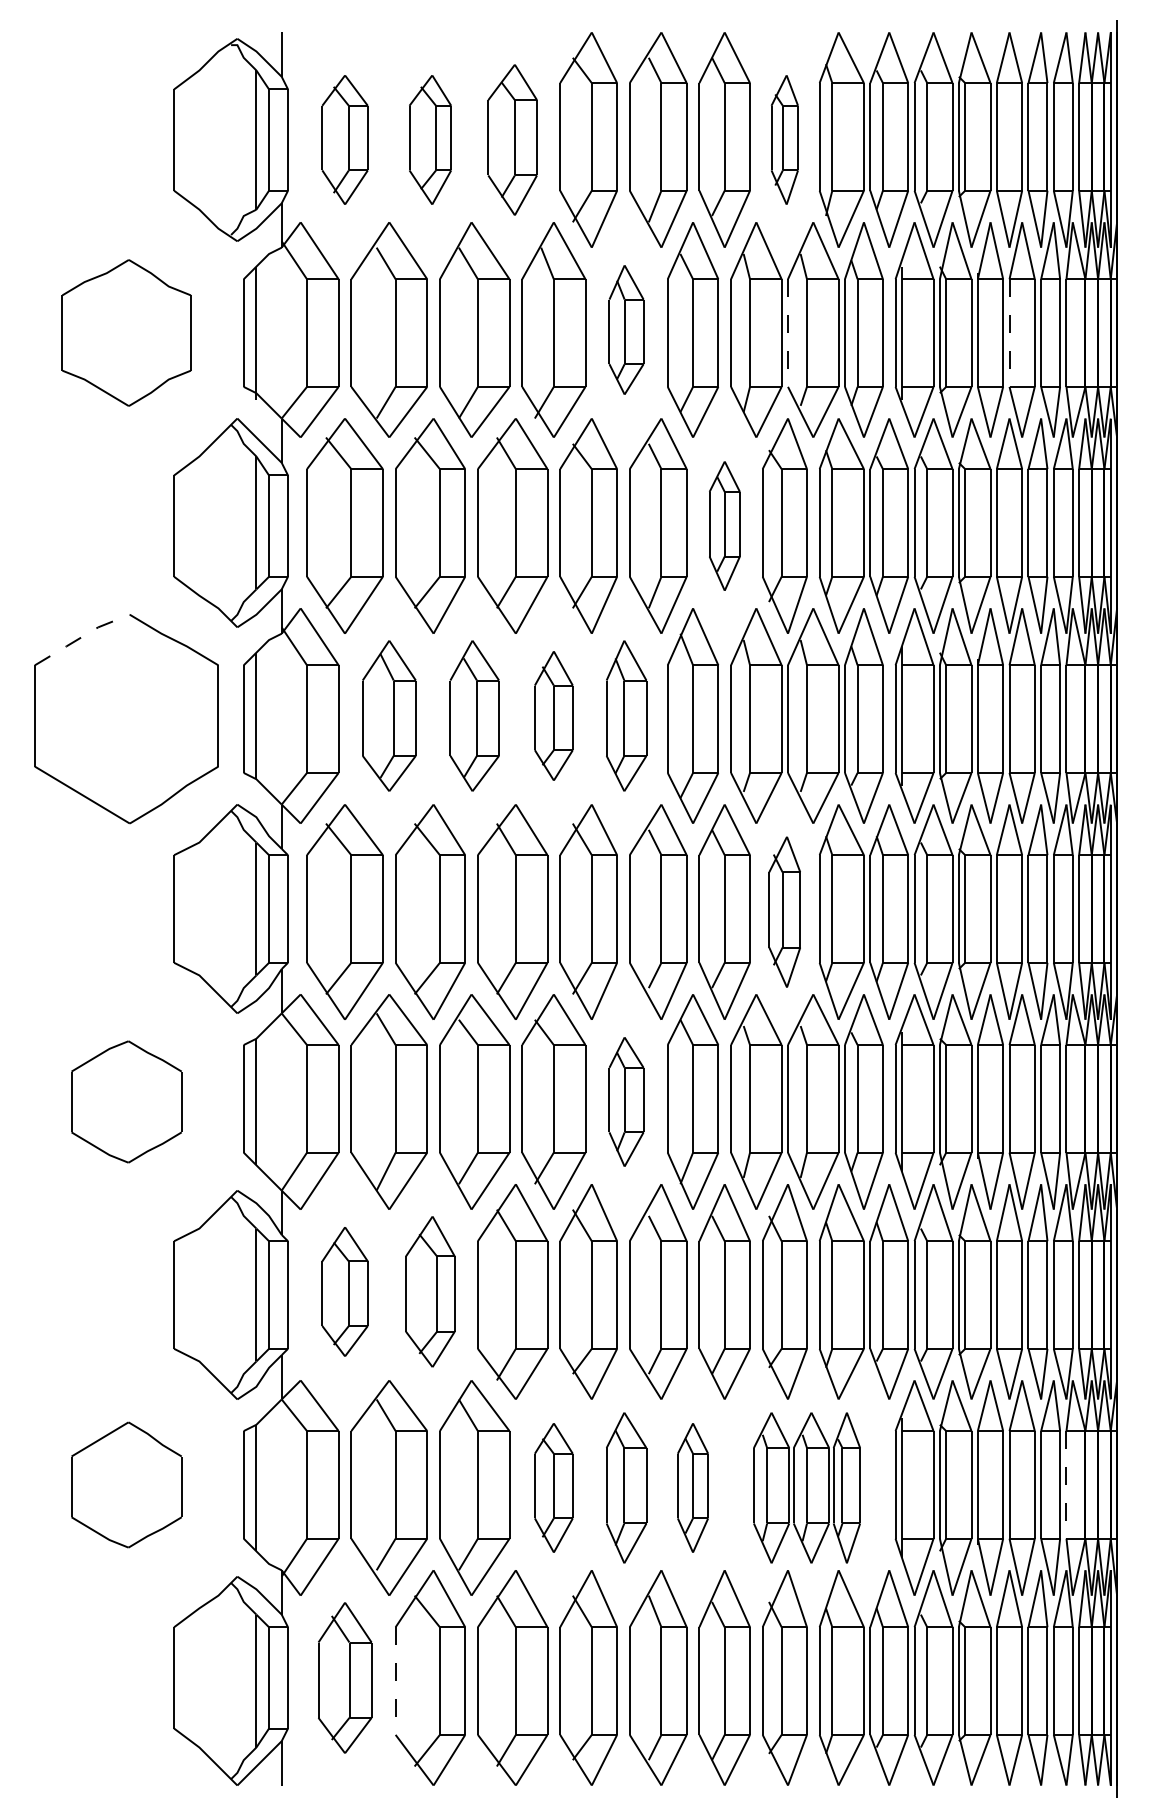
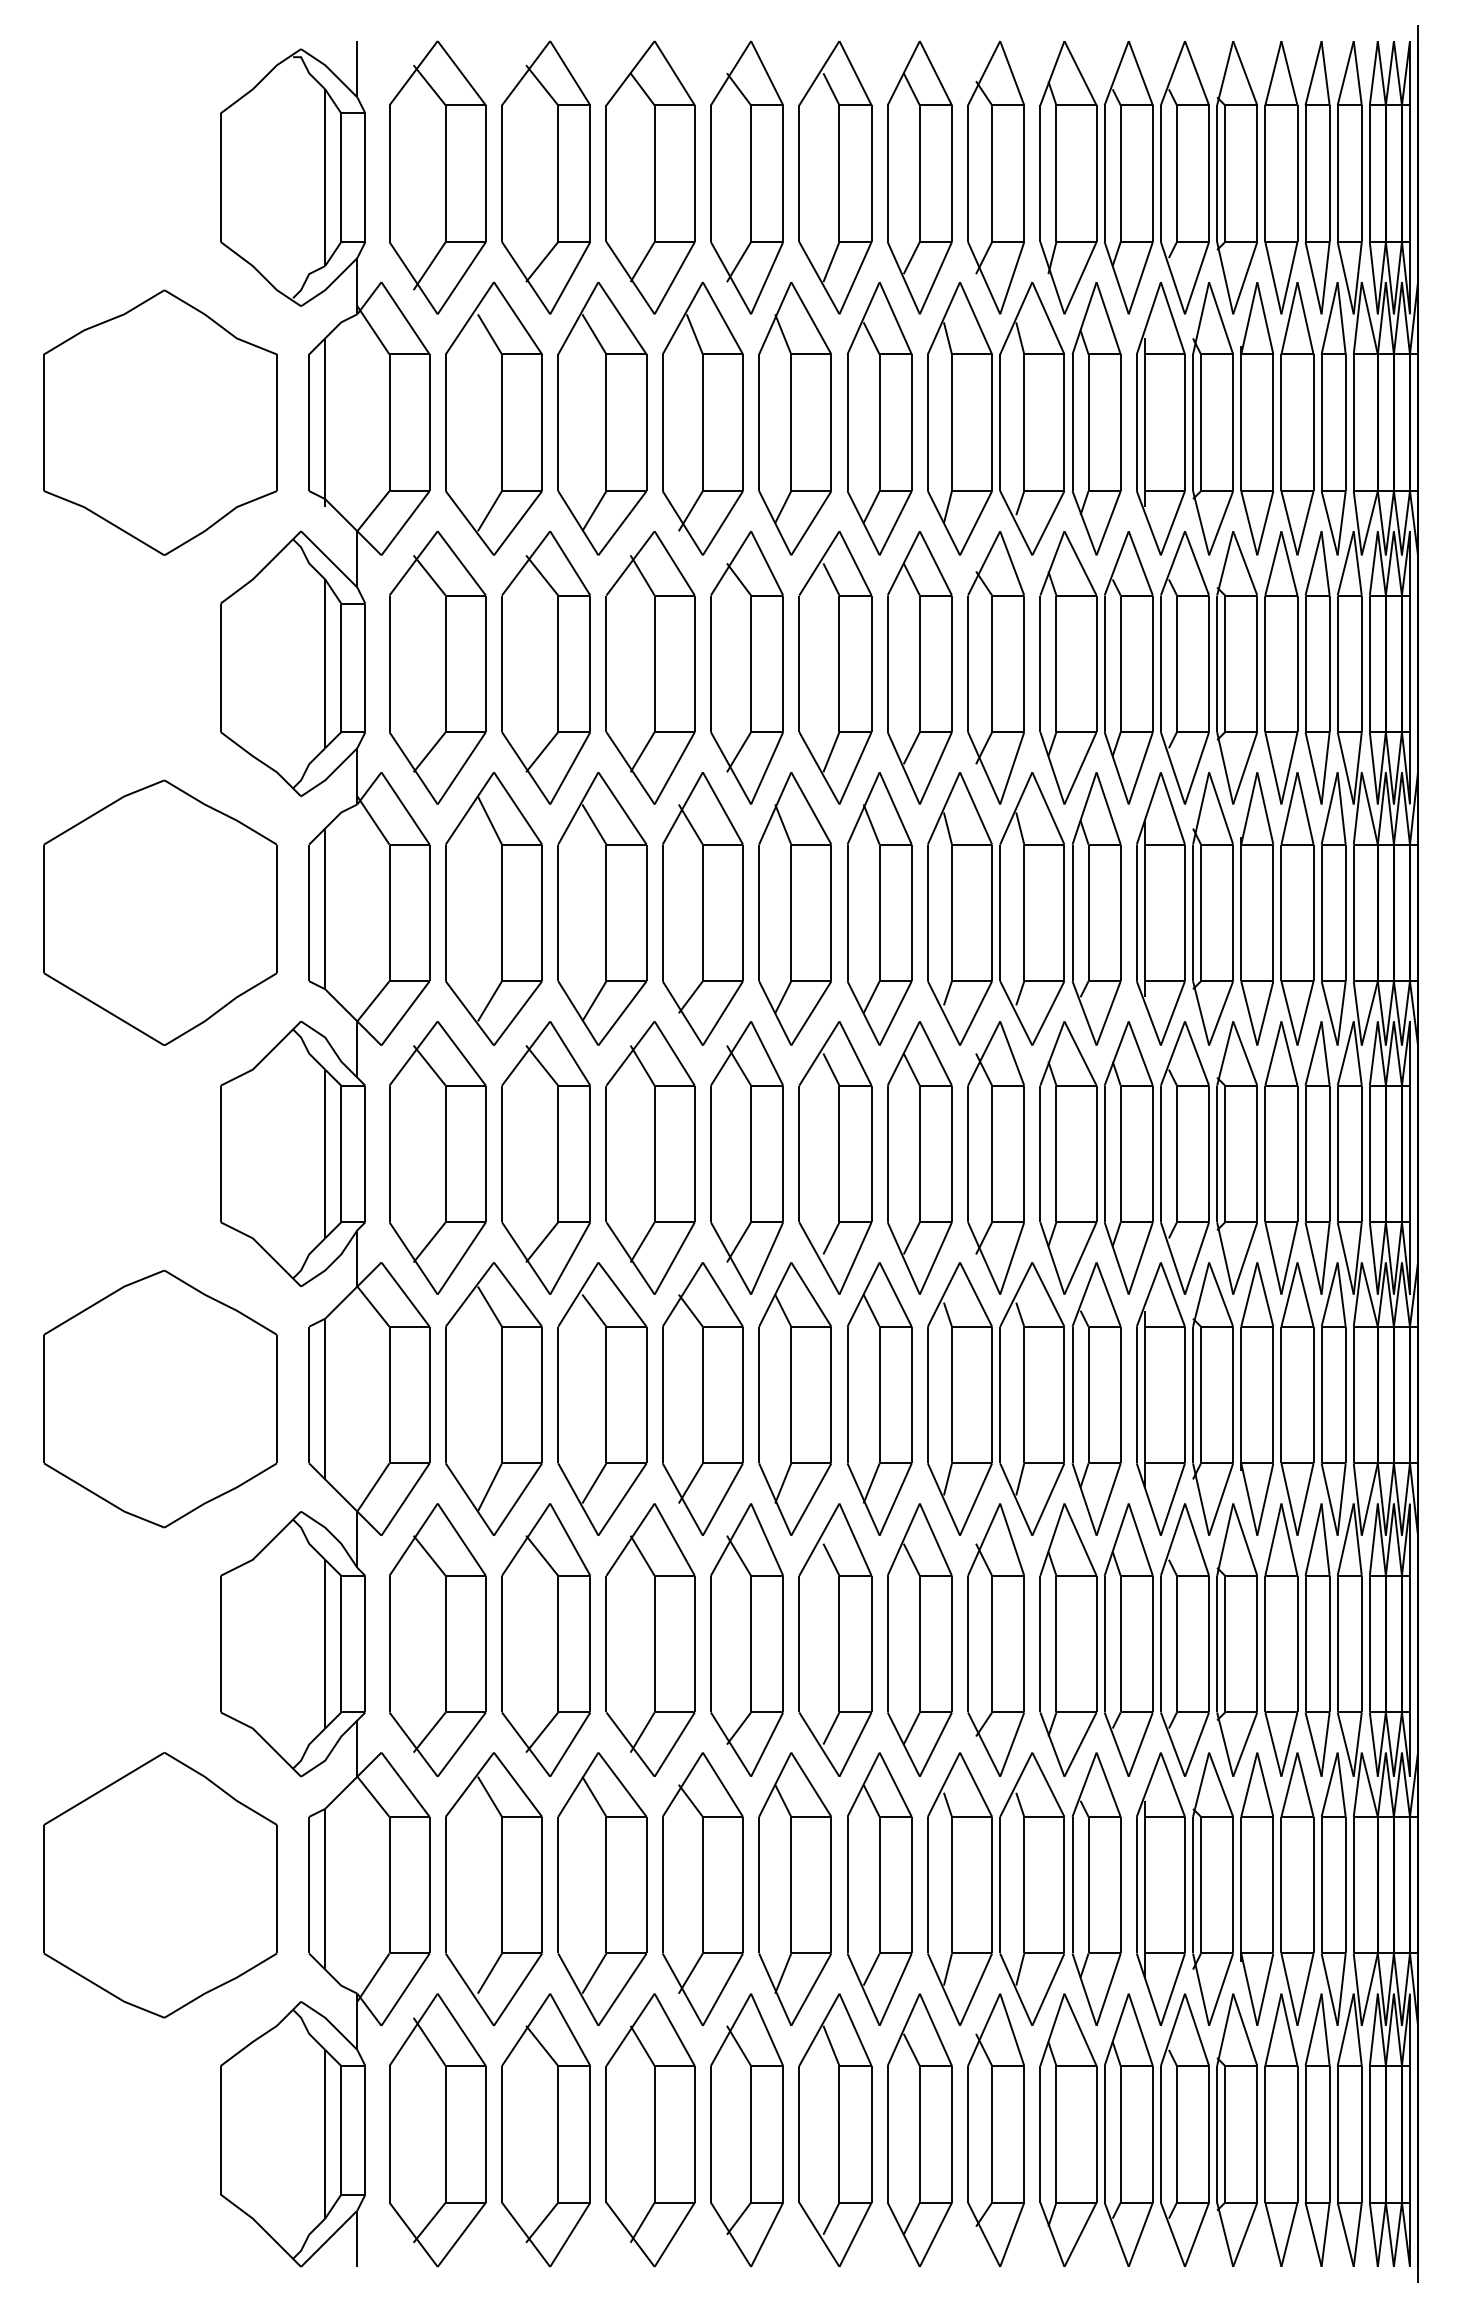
part: (344, 139) -> (437, 177), size x1.67
part: (429, 139) -> (545, 177), size x1.67
part: (512, 139) -> (650, 177), size x1.43
part: (784, 139) -> (995, 177), size x1.67
part: (626, 329) -> (794, 418), size x1.67
part: (126, 332) -> (160, 422), size x1.43
line: (788, 333) -> (1000, 423), dashed -> solid
line: (1009, 333) -> (1281, 423), dashed -> solid
part: (724, 525) -> (919, 667), size x1.67
line: (80, 637) -> (102, 809), dashed -> solid
part: (388, 715) -> (493, 908), size x1.43
part: (474, 715) -> (602, 908), size x1.43
part: (553, 715) -> (702, 908), size x1.67
part: (626, 715) -> (794, 908), size x1.43
part: (784, 911) -> (995, 1157), size x1.43
part: (126, 1101) -> (160, 1398), size x1.67
part: (626, 1101) -> (794, 1398), size x1.67
part: (344, 1291) -> (437, 1639), size x1.67
part: (429, 1291) -> (545, 1639), size x1.43
part: (126, 1485) -> (160, 1885), size x1.67
line: (1066, 1485) -> (1353, 1885), dashed -> solid
part: (553, 1487) -> (702, 1888), size x1.67
part: (626, 1487) -> (794, 1888), size x1.43
part: (692, 1487) -> (879, 1888), size x1.67
part: (807, 1487) -> (1024, 1888), size x1.43
part: (344, 1678) -> (437, 2130), size x1.43
line: (396, 1681) -> (502, 2134), dashed -> solid

